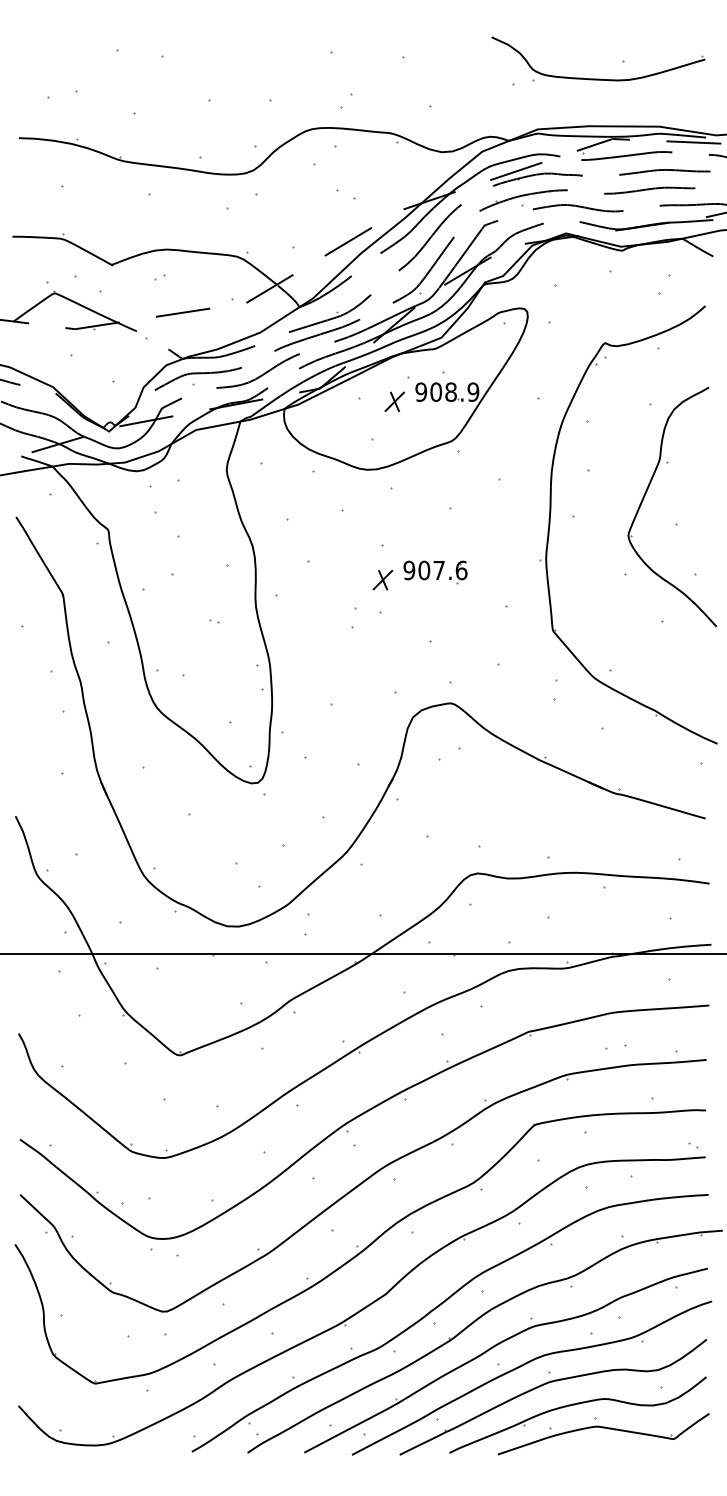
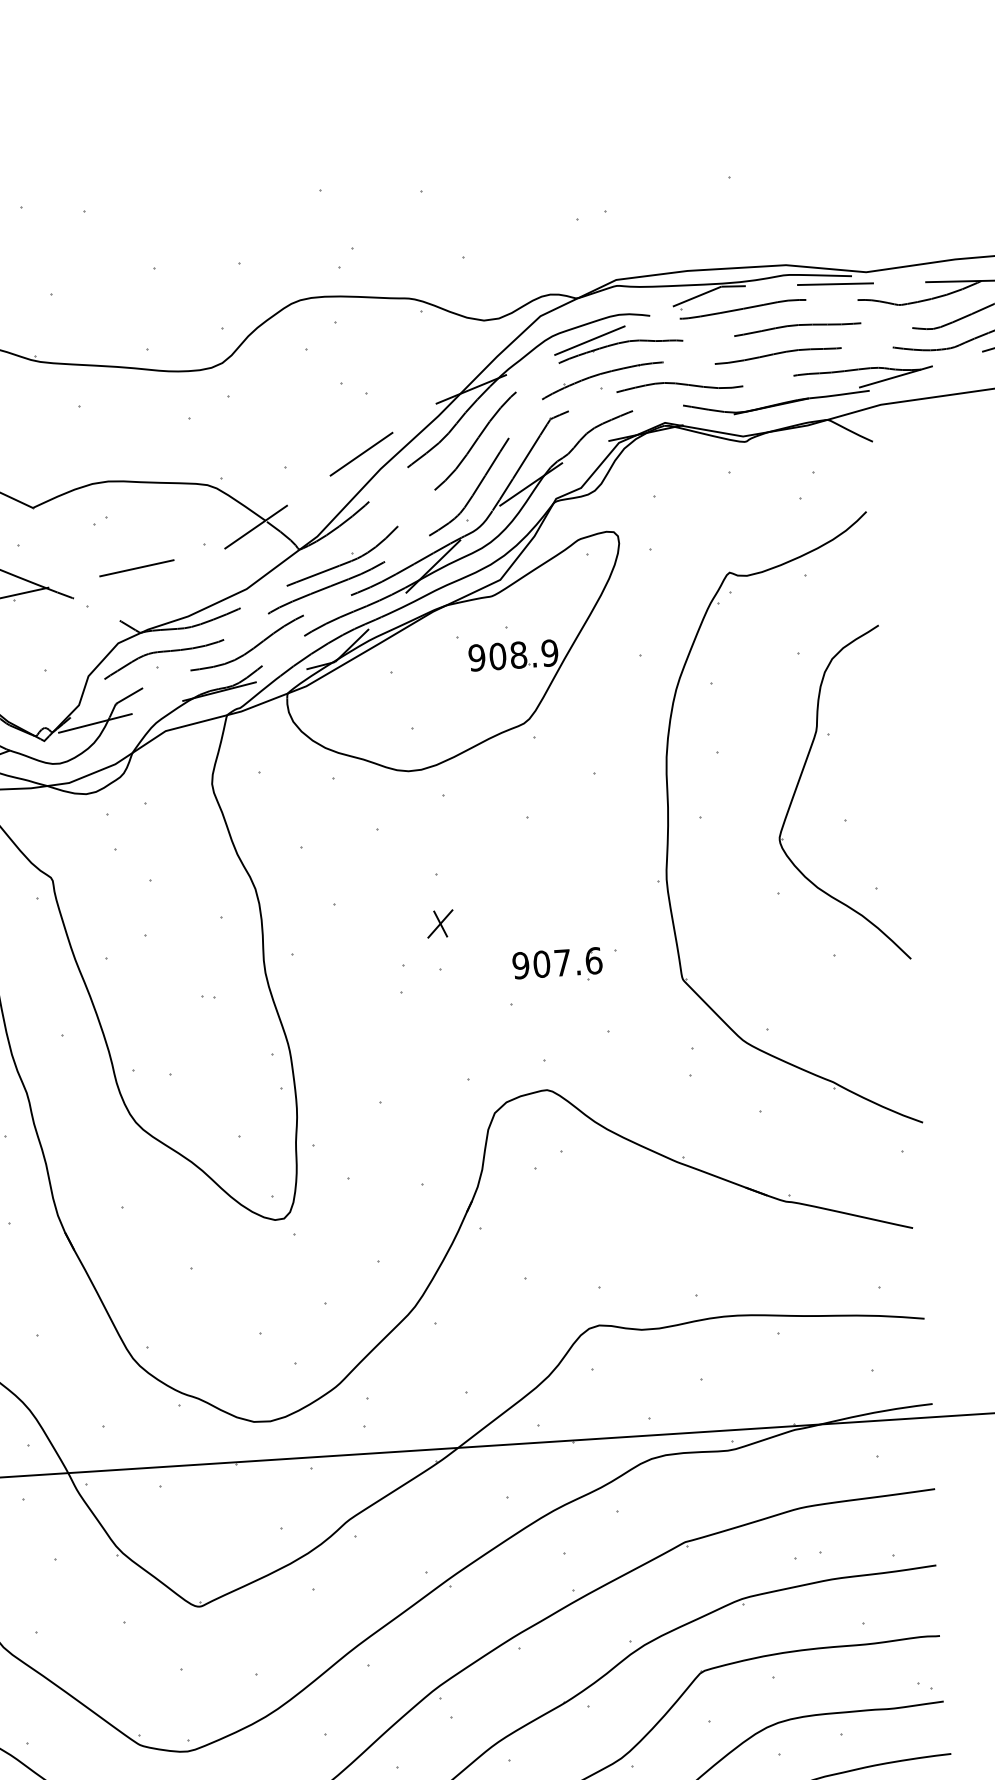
part: (598, 78) -> (696, 203), removed
part: (394, 401) -> (440, 673), removed
part: (435, 572) -> (557, 966), moved

